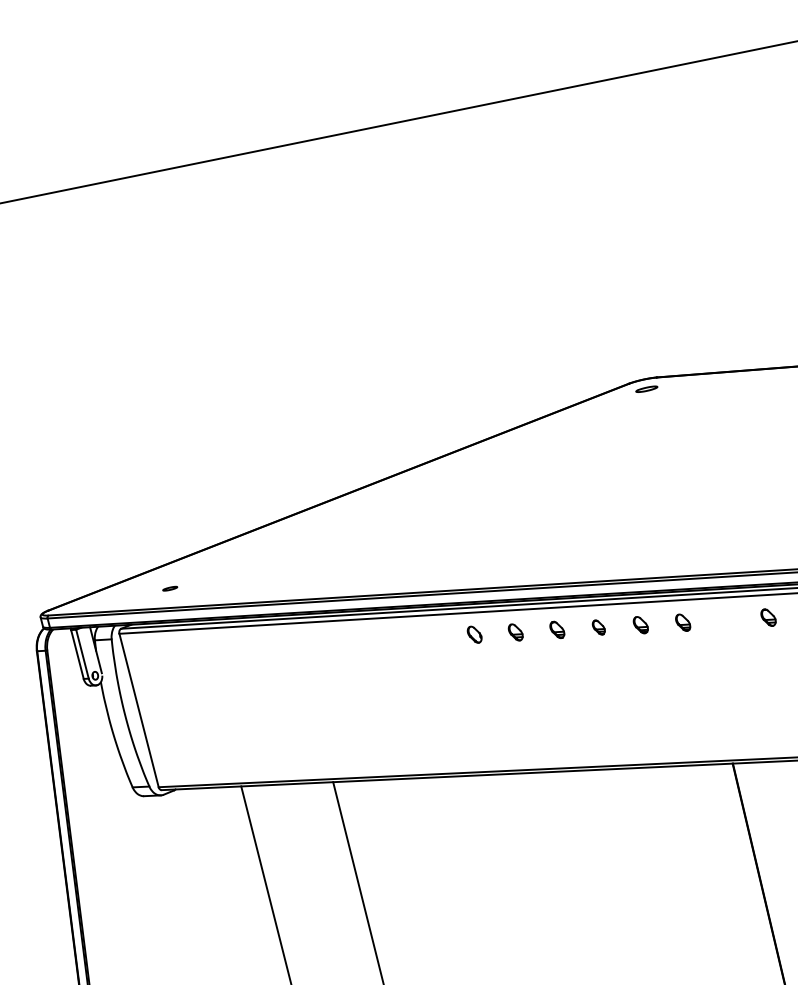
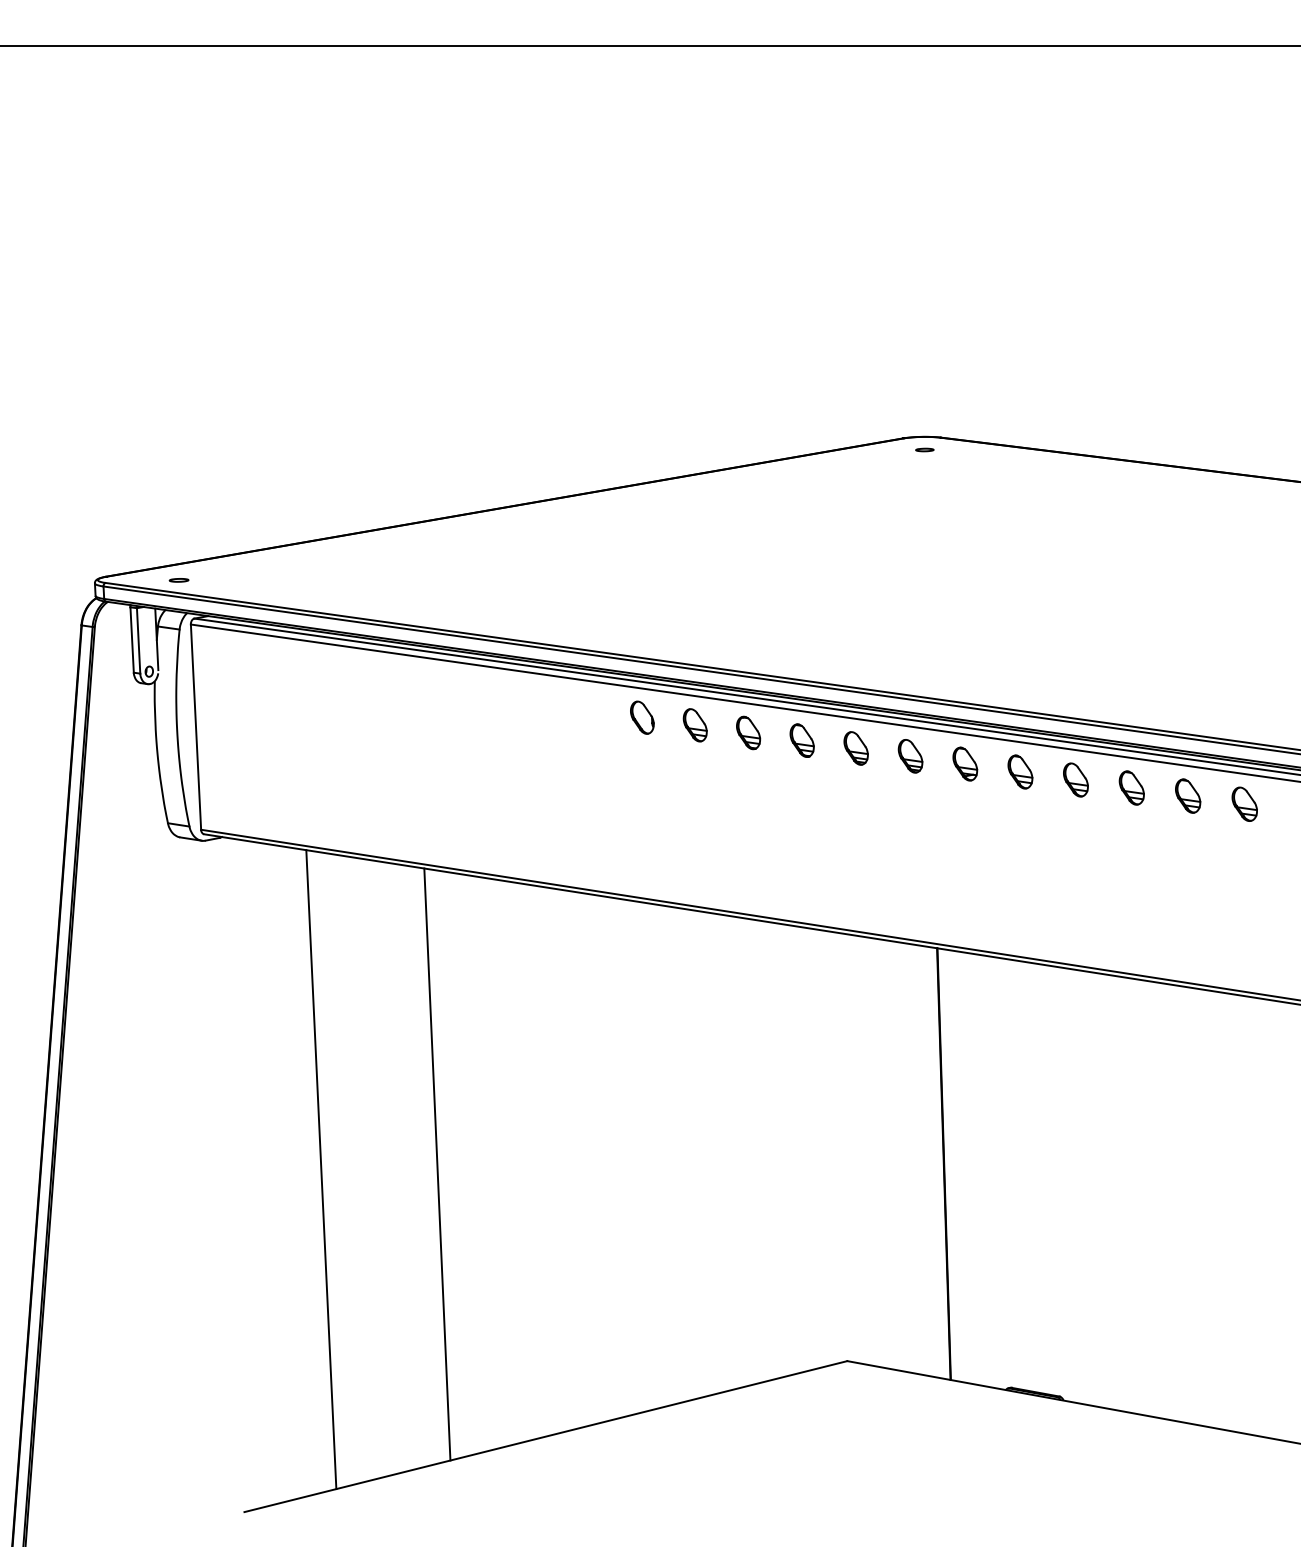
part: (646, 388) -> (924, 449), size x0.62
line: (169, 588) -> (178, 579), moved
part: (768, 617) -> (1020, 771), size x1.43
part: (725, 619) -> (965, 763), added
part: (683, 622) -> (910, 756), size x1.43
part: (640, 625) -> (855, 748), size x1.43
part: (598, 627) -> (801, 740), size x1.67
part: (557, 629) -> (748, 732), size x1.43
part: (515, 632) -> (694, 725), size x1.43
part: (474, 634) -> (642, 717), size x1.43

